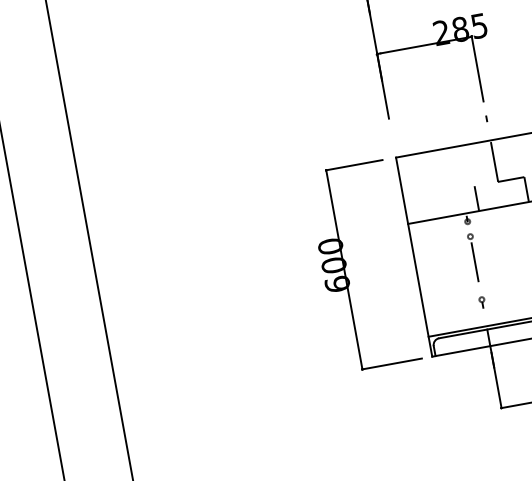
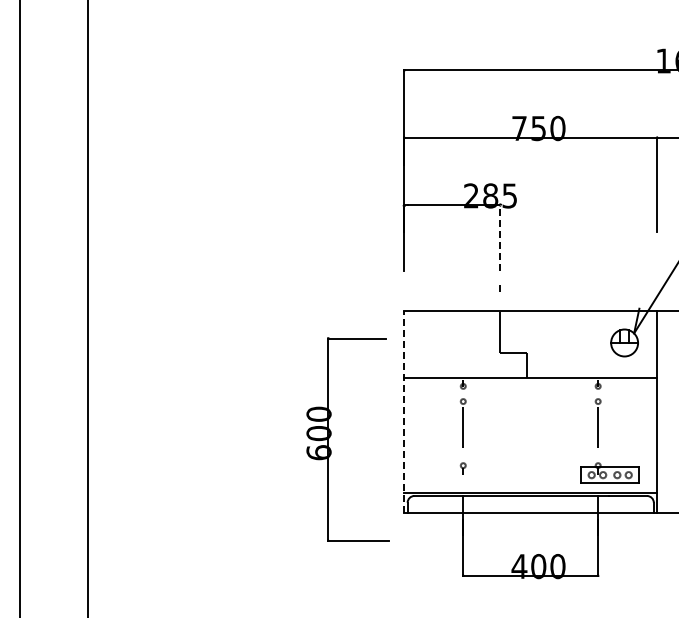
line: (477, 69) -> (500, 238), solid -> dashed
line: (476, 197) -> (476, 364), removed
line: (414, 256) -> (404, 411), solid -> dashed
part: (346, 265) -> (331, 435), moved

